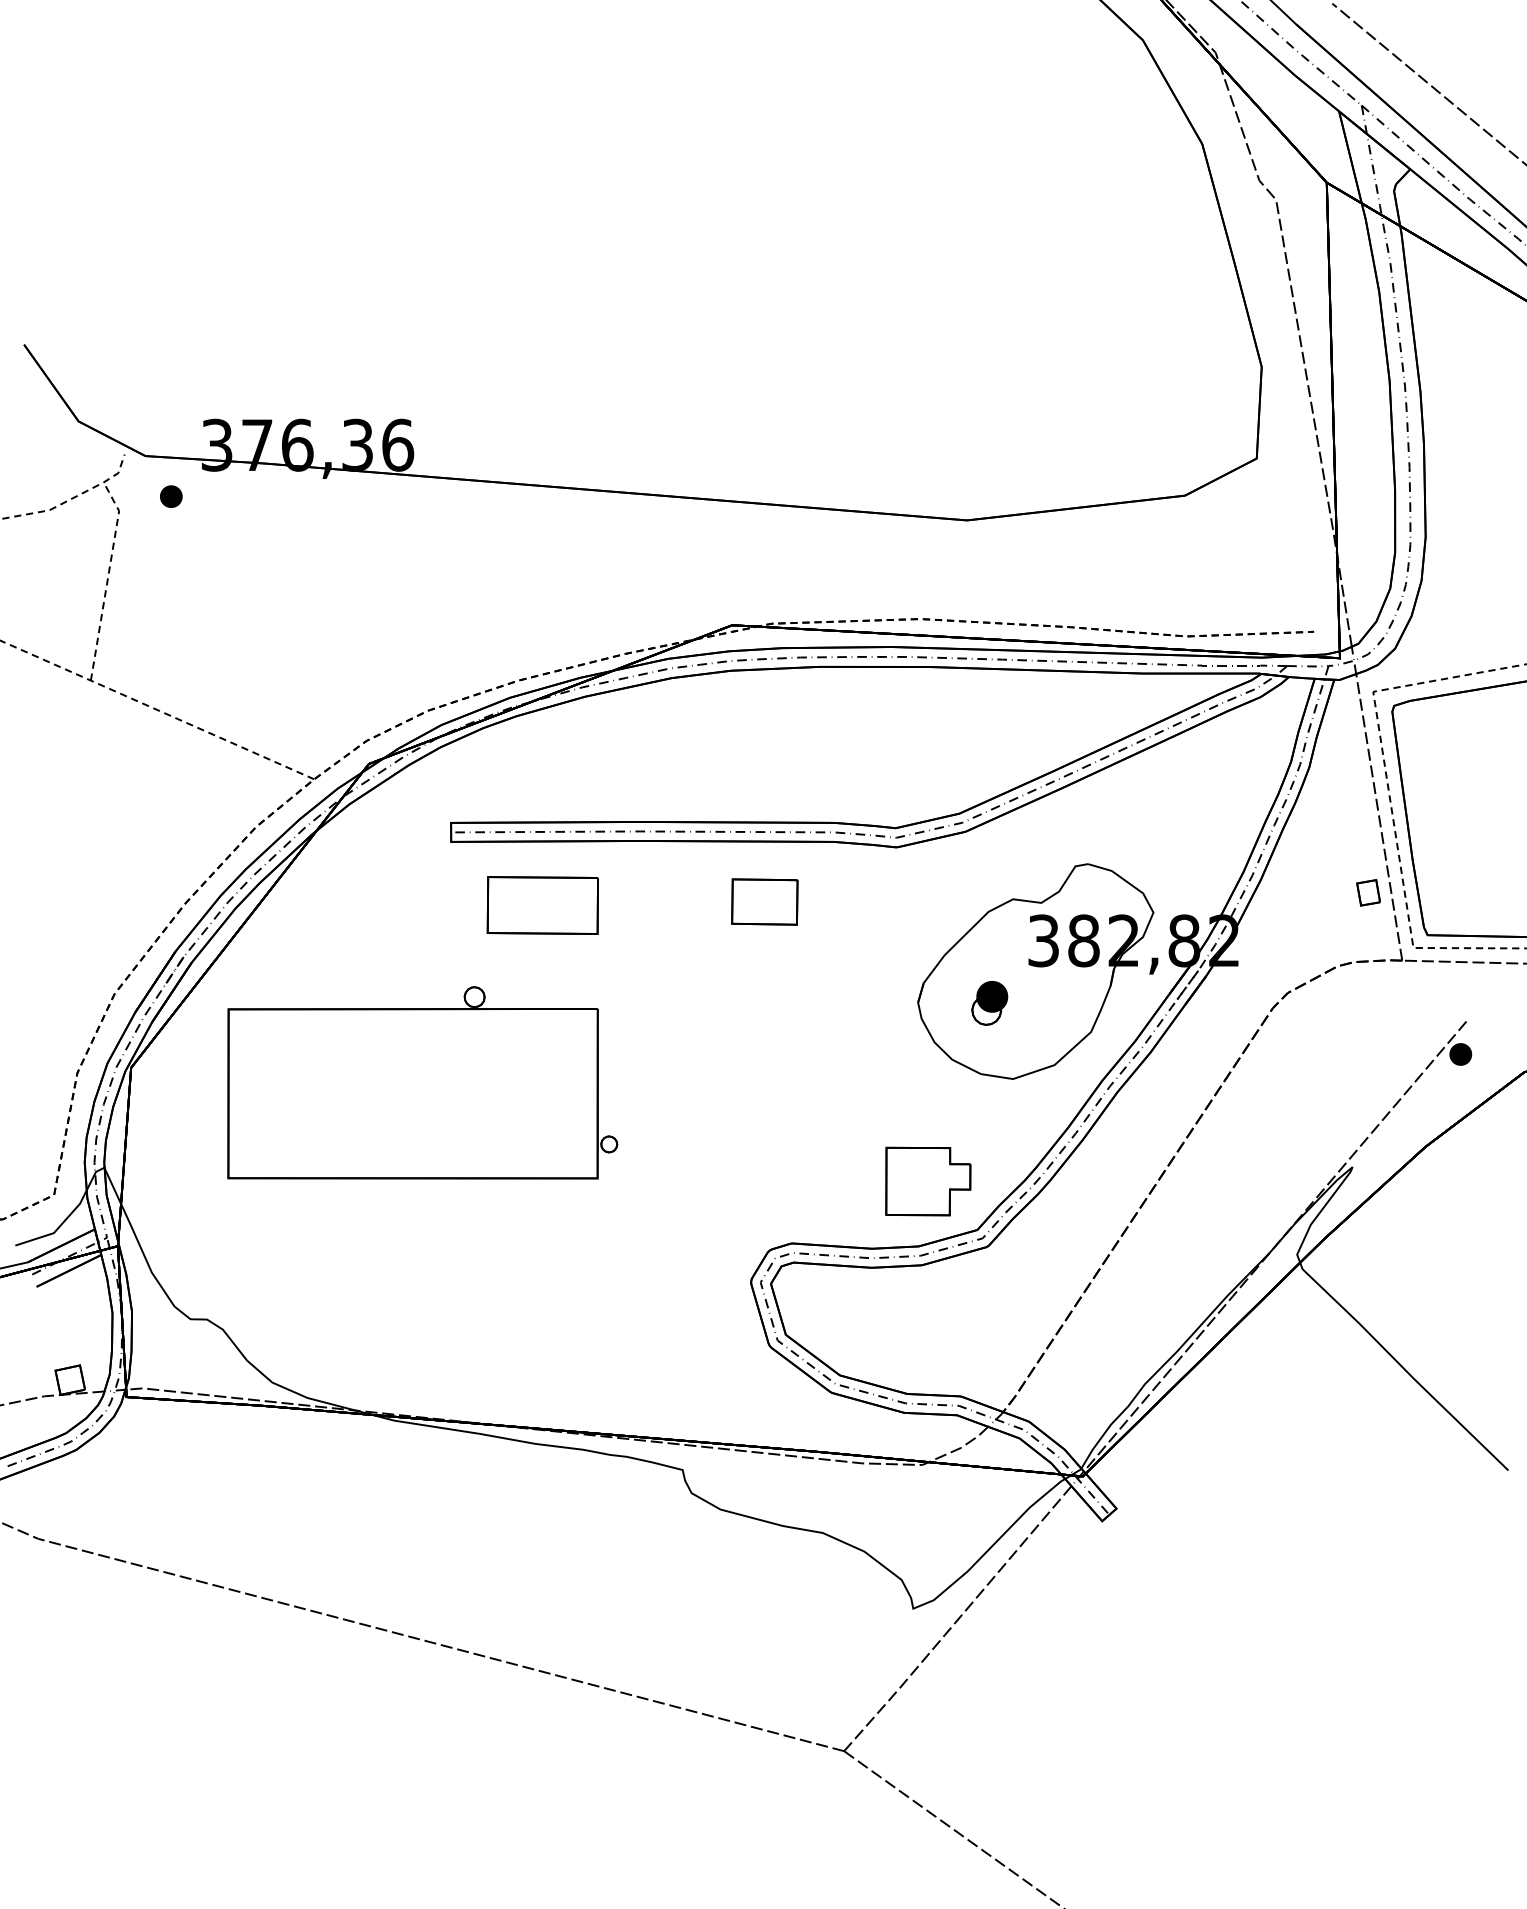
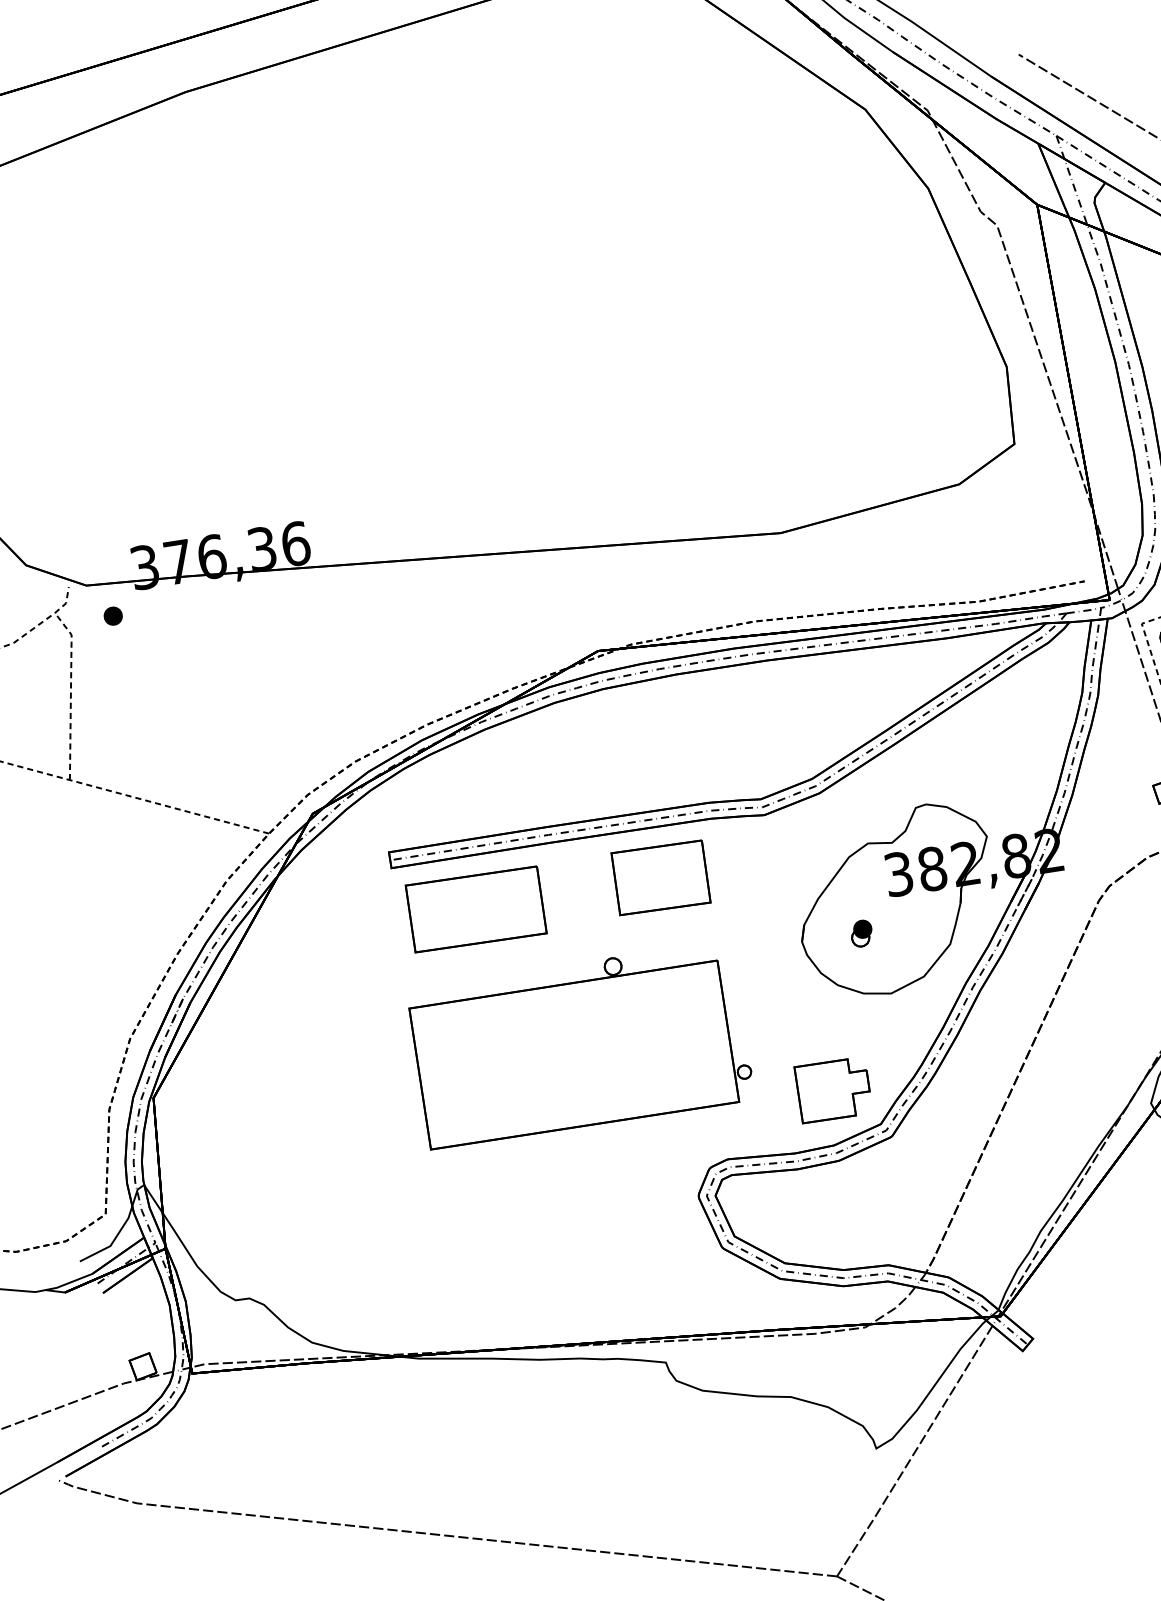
part: (764, 901) -> (660, 877), size x1.67
part: (542, 905) -> (475, 909), size x1.43
part: (989, 1003) -> (861, 933), size x0.71
part: (422, 1082) -> (580, 1044), moved

